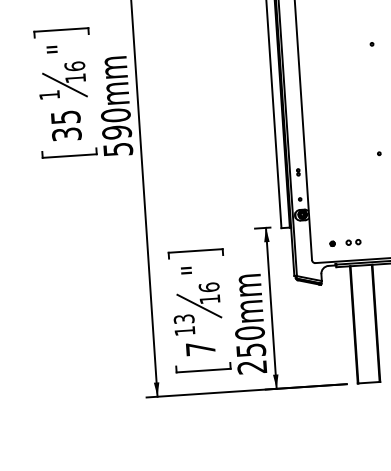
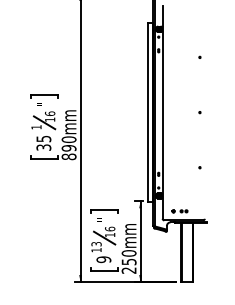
text: (116, 148) -> (68, 156), 590mm -> 890mm
text: (199, 348) -> (103, 259), 7 -> 9

